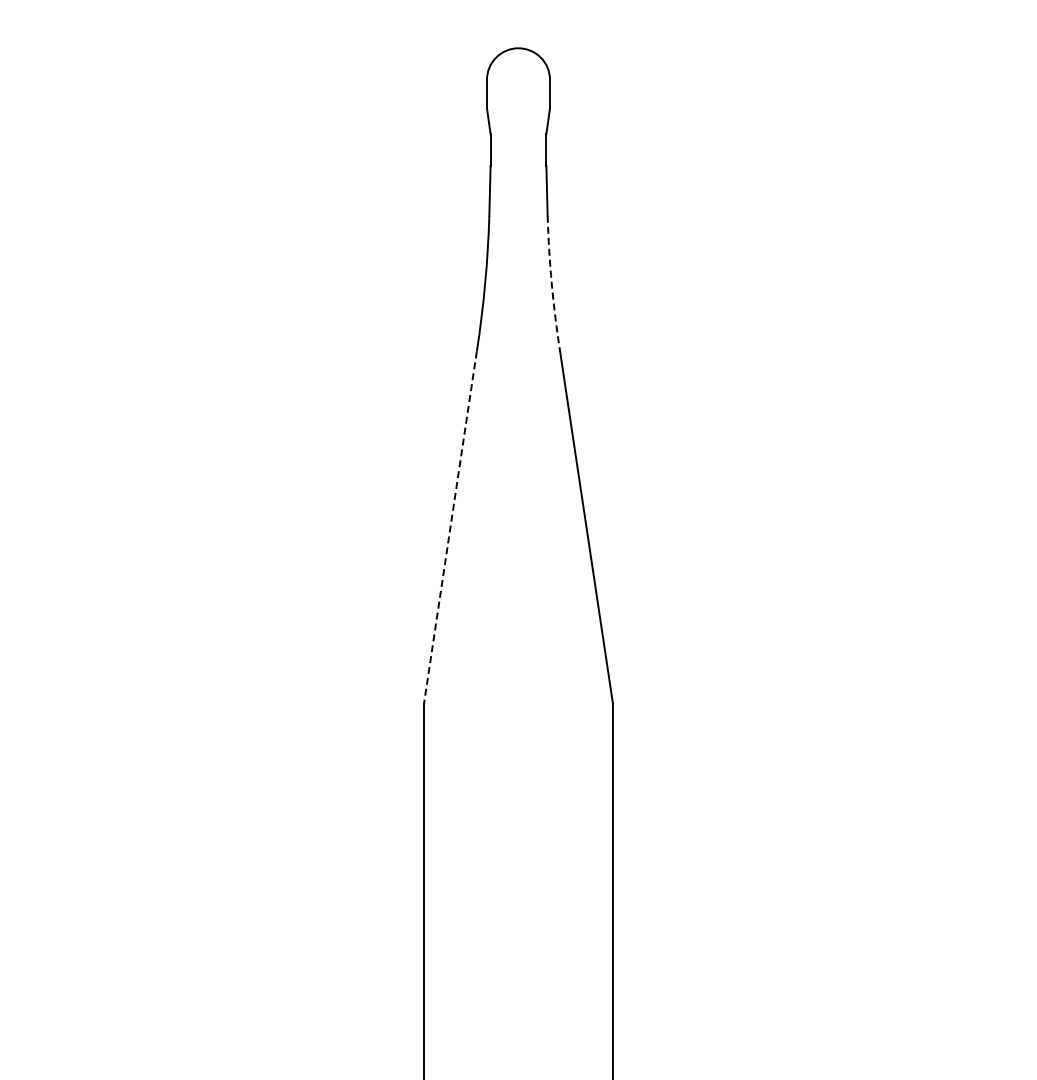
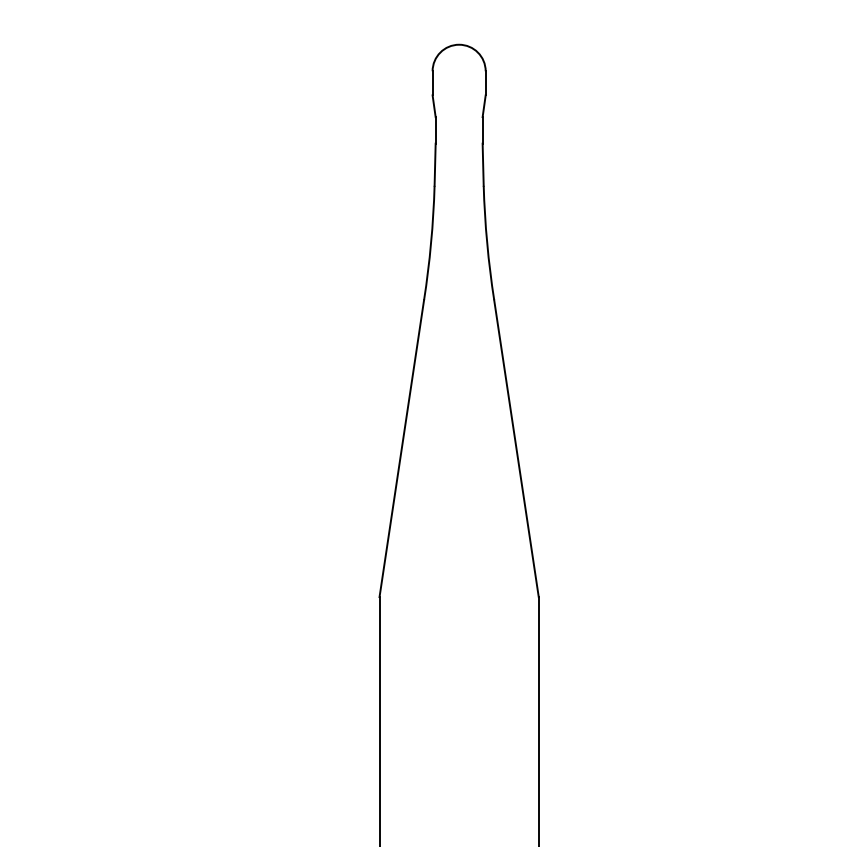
arc: (551, 283) -> (486, 242), dashed -> solid
line: (450, 528) -> (401, 449), dashed -> solid

